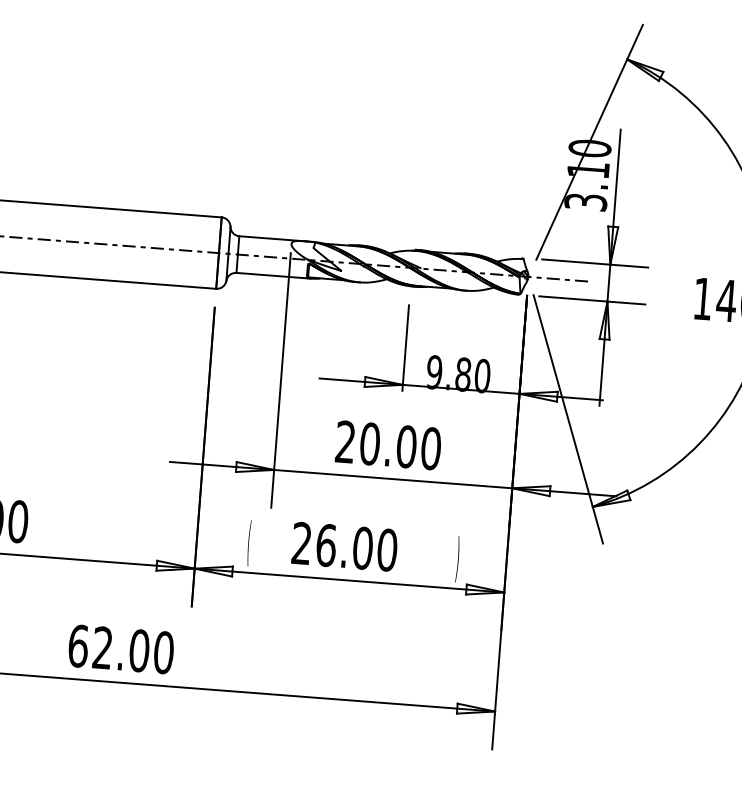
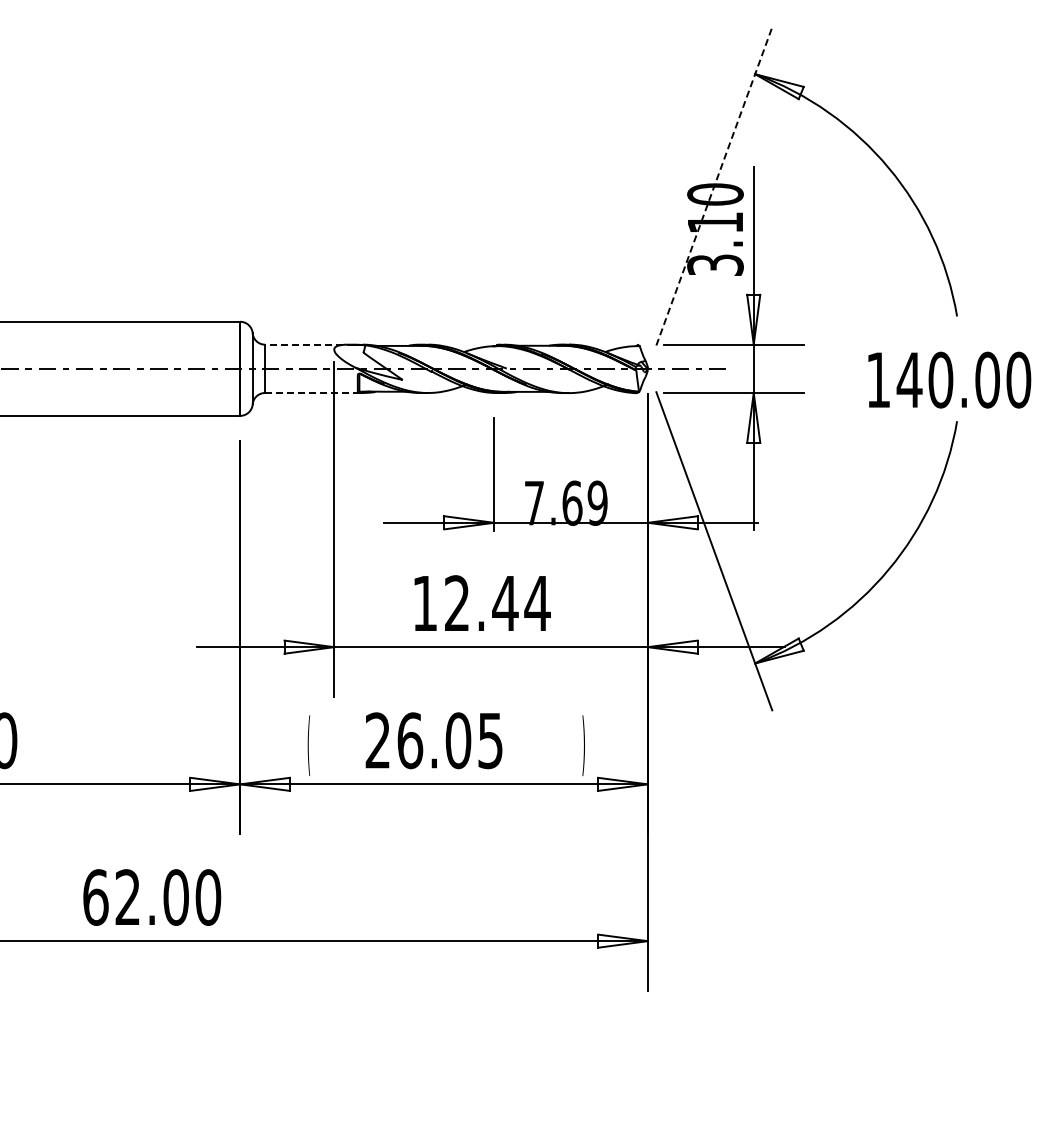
line: (589, 141) -> (714, 185), solid -> dashed
line: (272, 238) -> (308, 344), solid -> dashed
line: (270, 275) -> (309, 392), solid -> dashed
text: (458, 373) -> (565, 502), 9.80 -> 7.69
text: (388, 445) -> (481, 603), 20.00 -> 12.44
text: (387, 549) -> (490, 740), 26.00 -> 26.05

